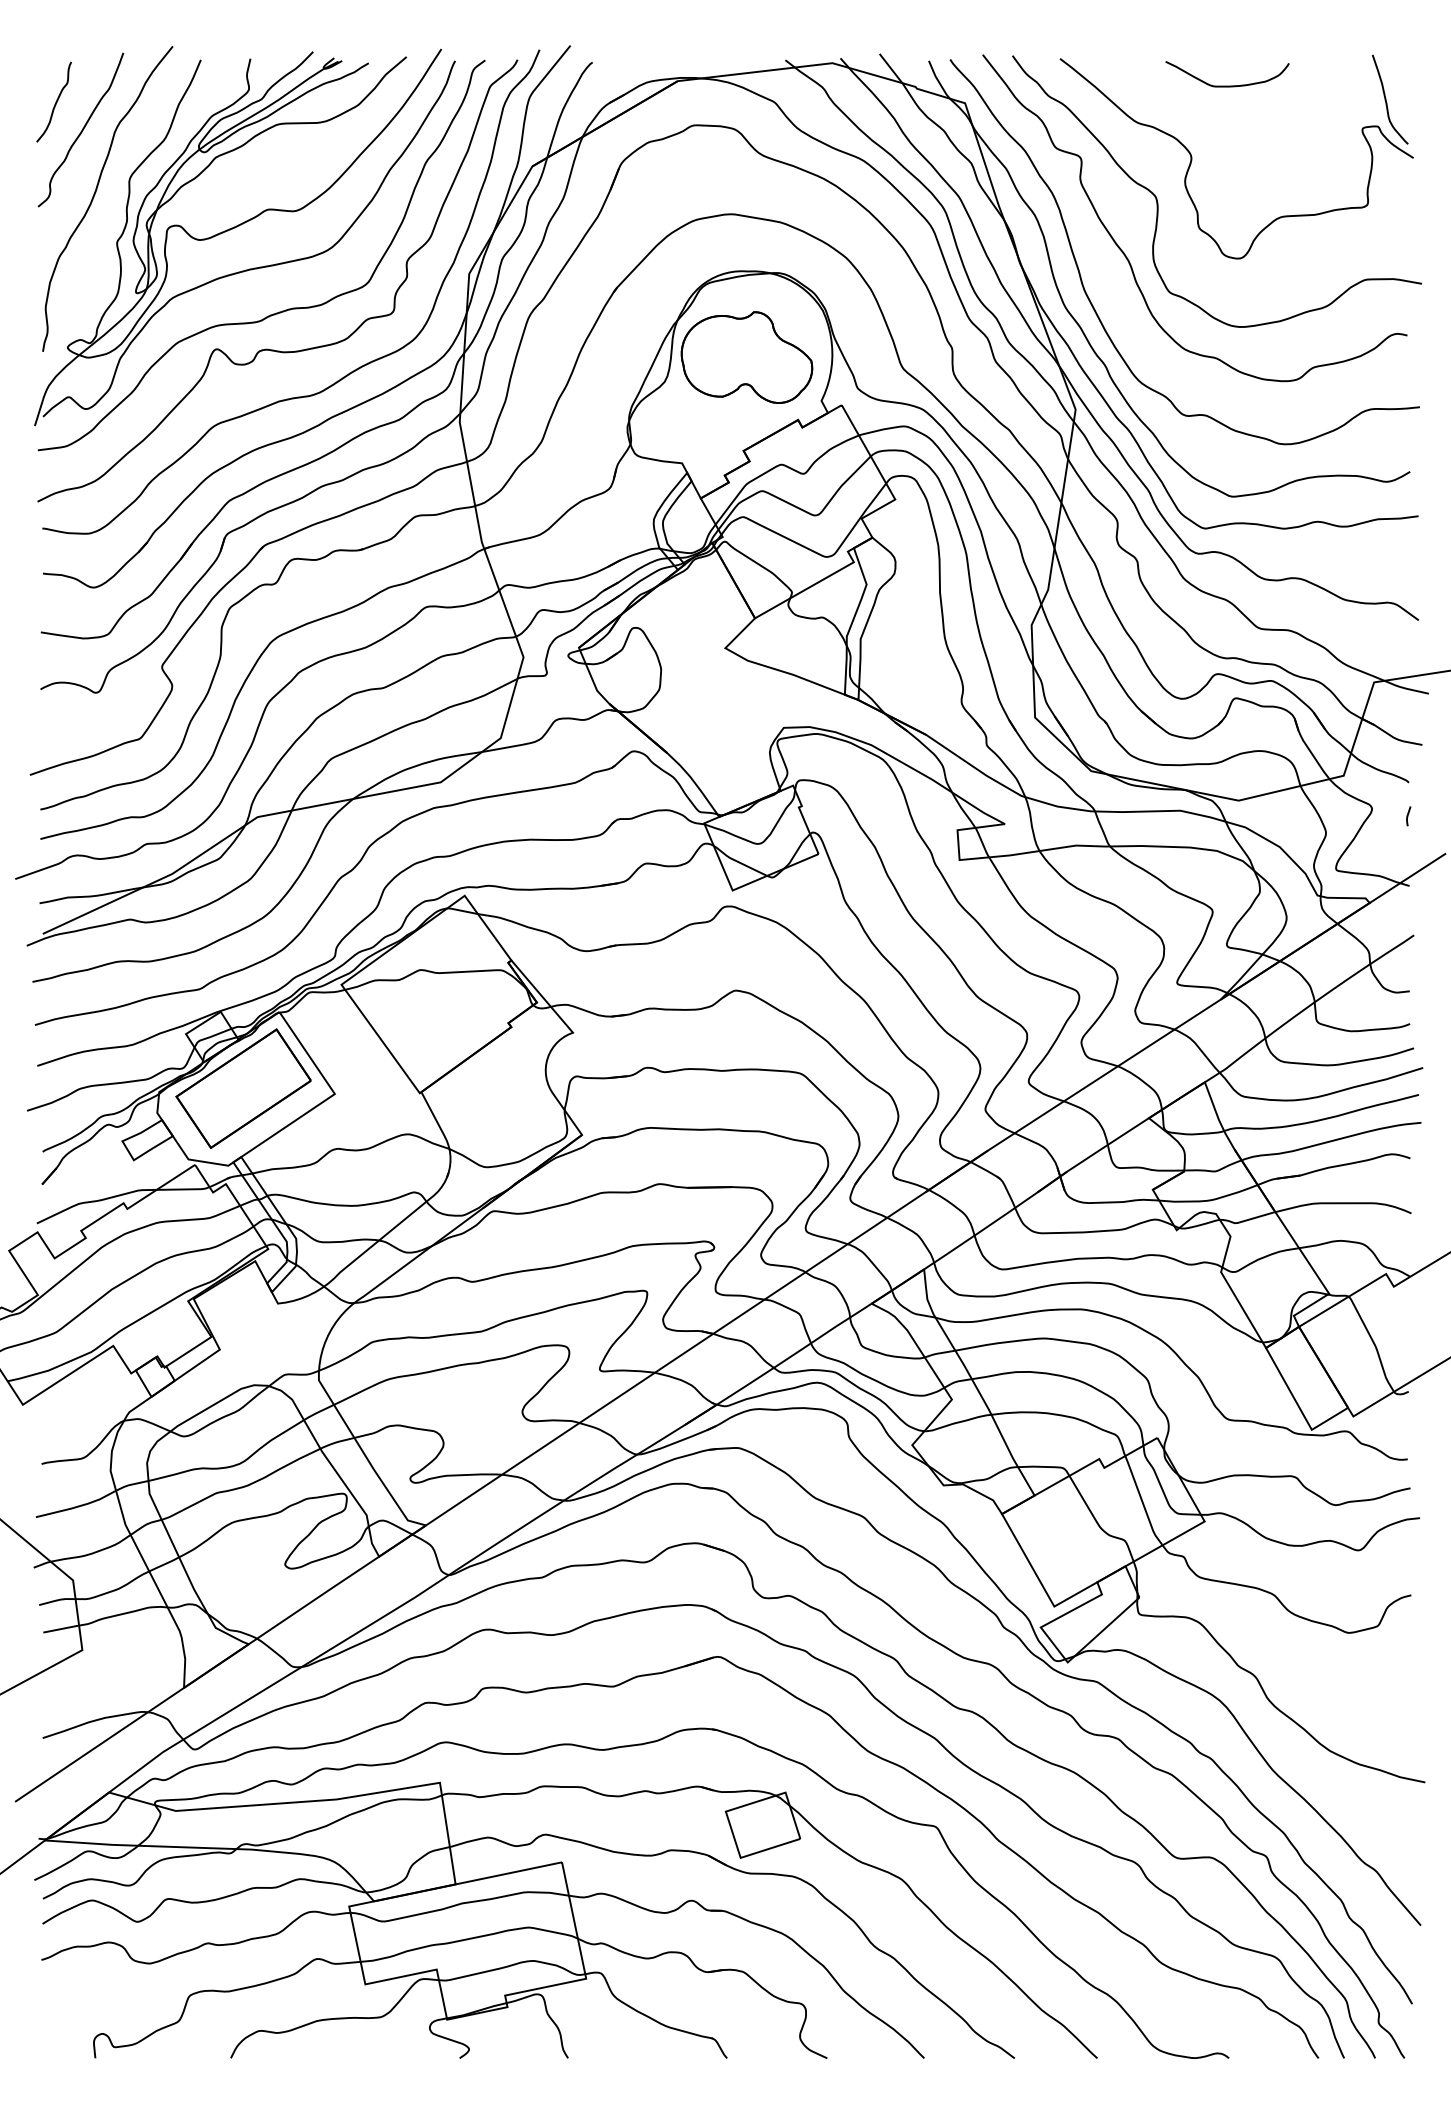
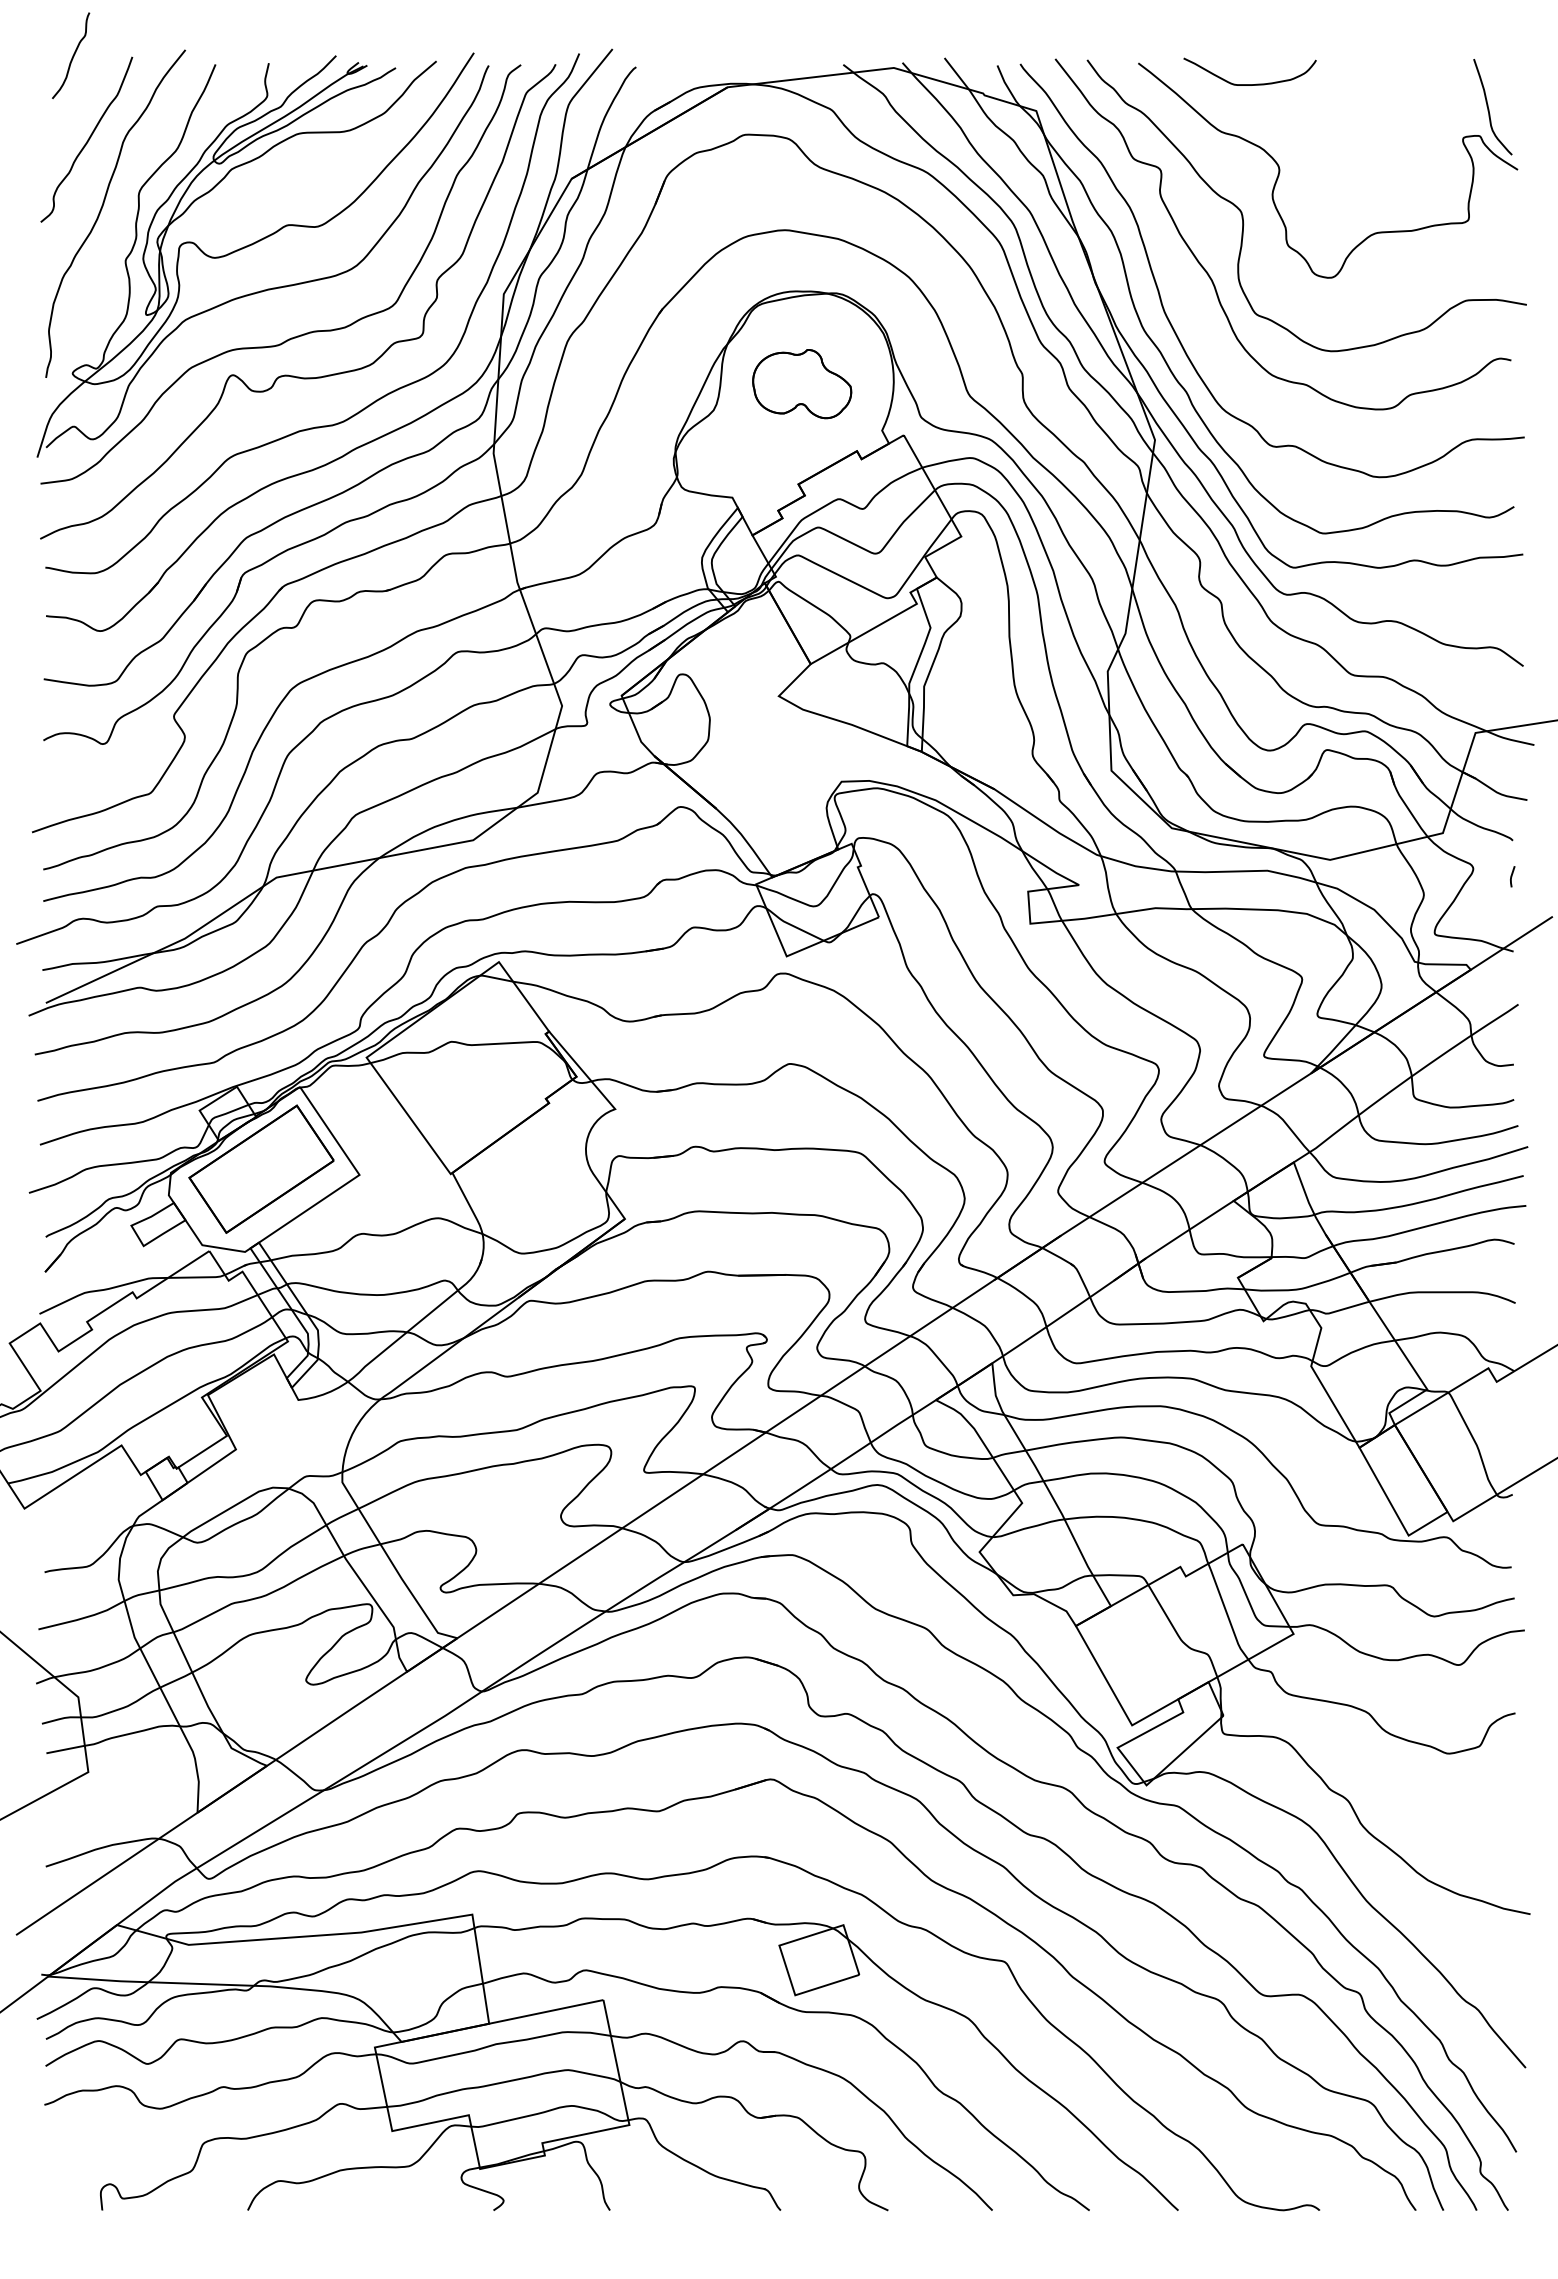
curve: (1226, 86) -> (1249, 84), moved
curve: (55, 101) -> (72, 55), moved
part: (747, 357) -> (802, 383), size x0.7

